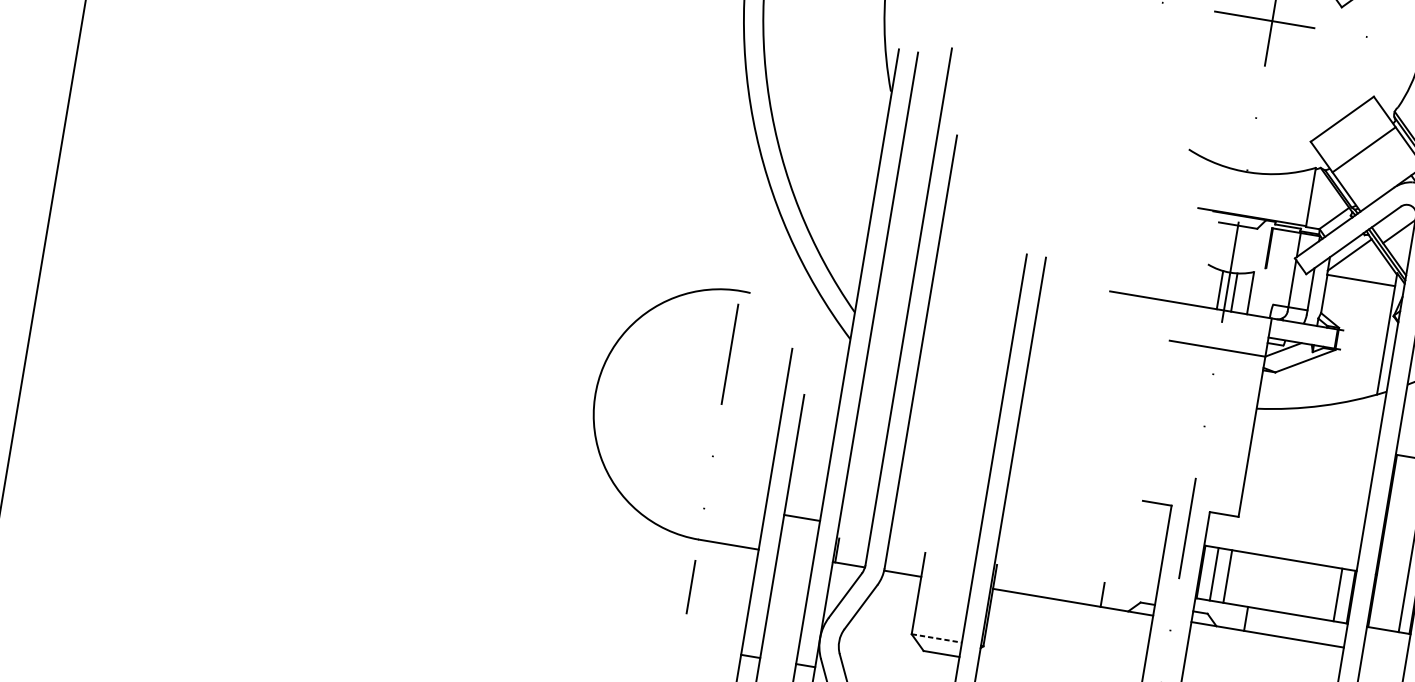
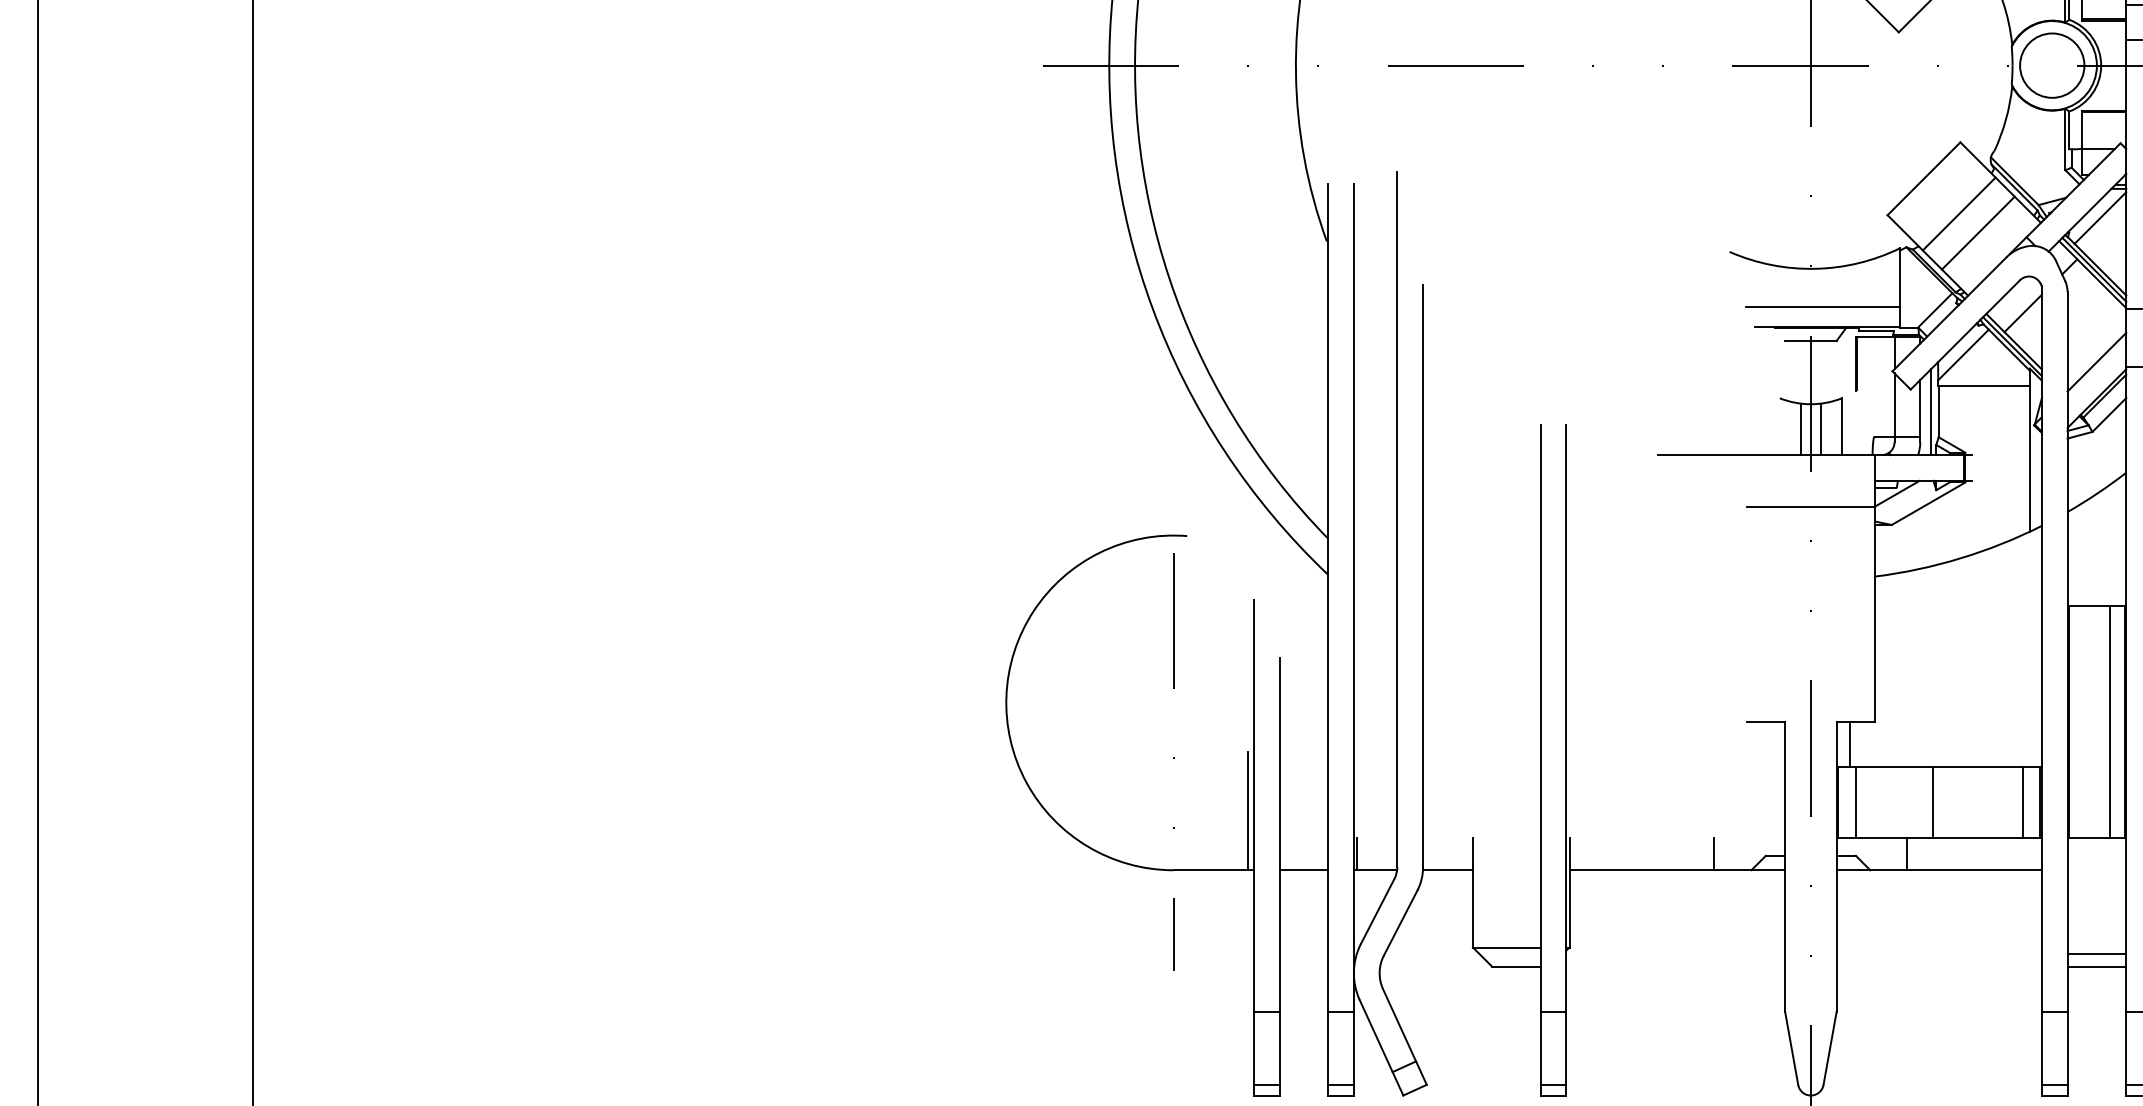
line: (1375, 165) -> (1977, 232), added
line: (1251, 201) -> (1823, 306), added
line: (1318, 293) -> (1931, 411), added
line: (761, 505) -> (1247, 811), added
line: (801, 518) -> (1303, 870), moved
line: (1216, 530) -> (1849, 744), added
line: (1228, 576) -> (1933, 802), moved
line: (936, 638) -> (1506, 947), dashed -> solid

